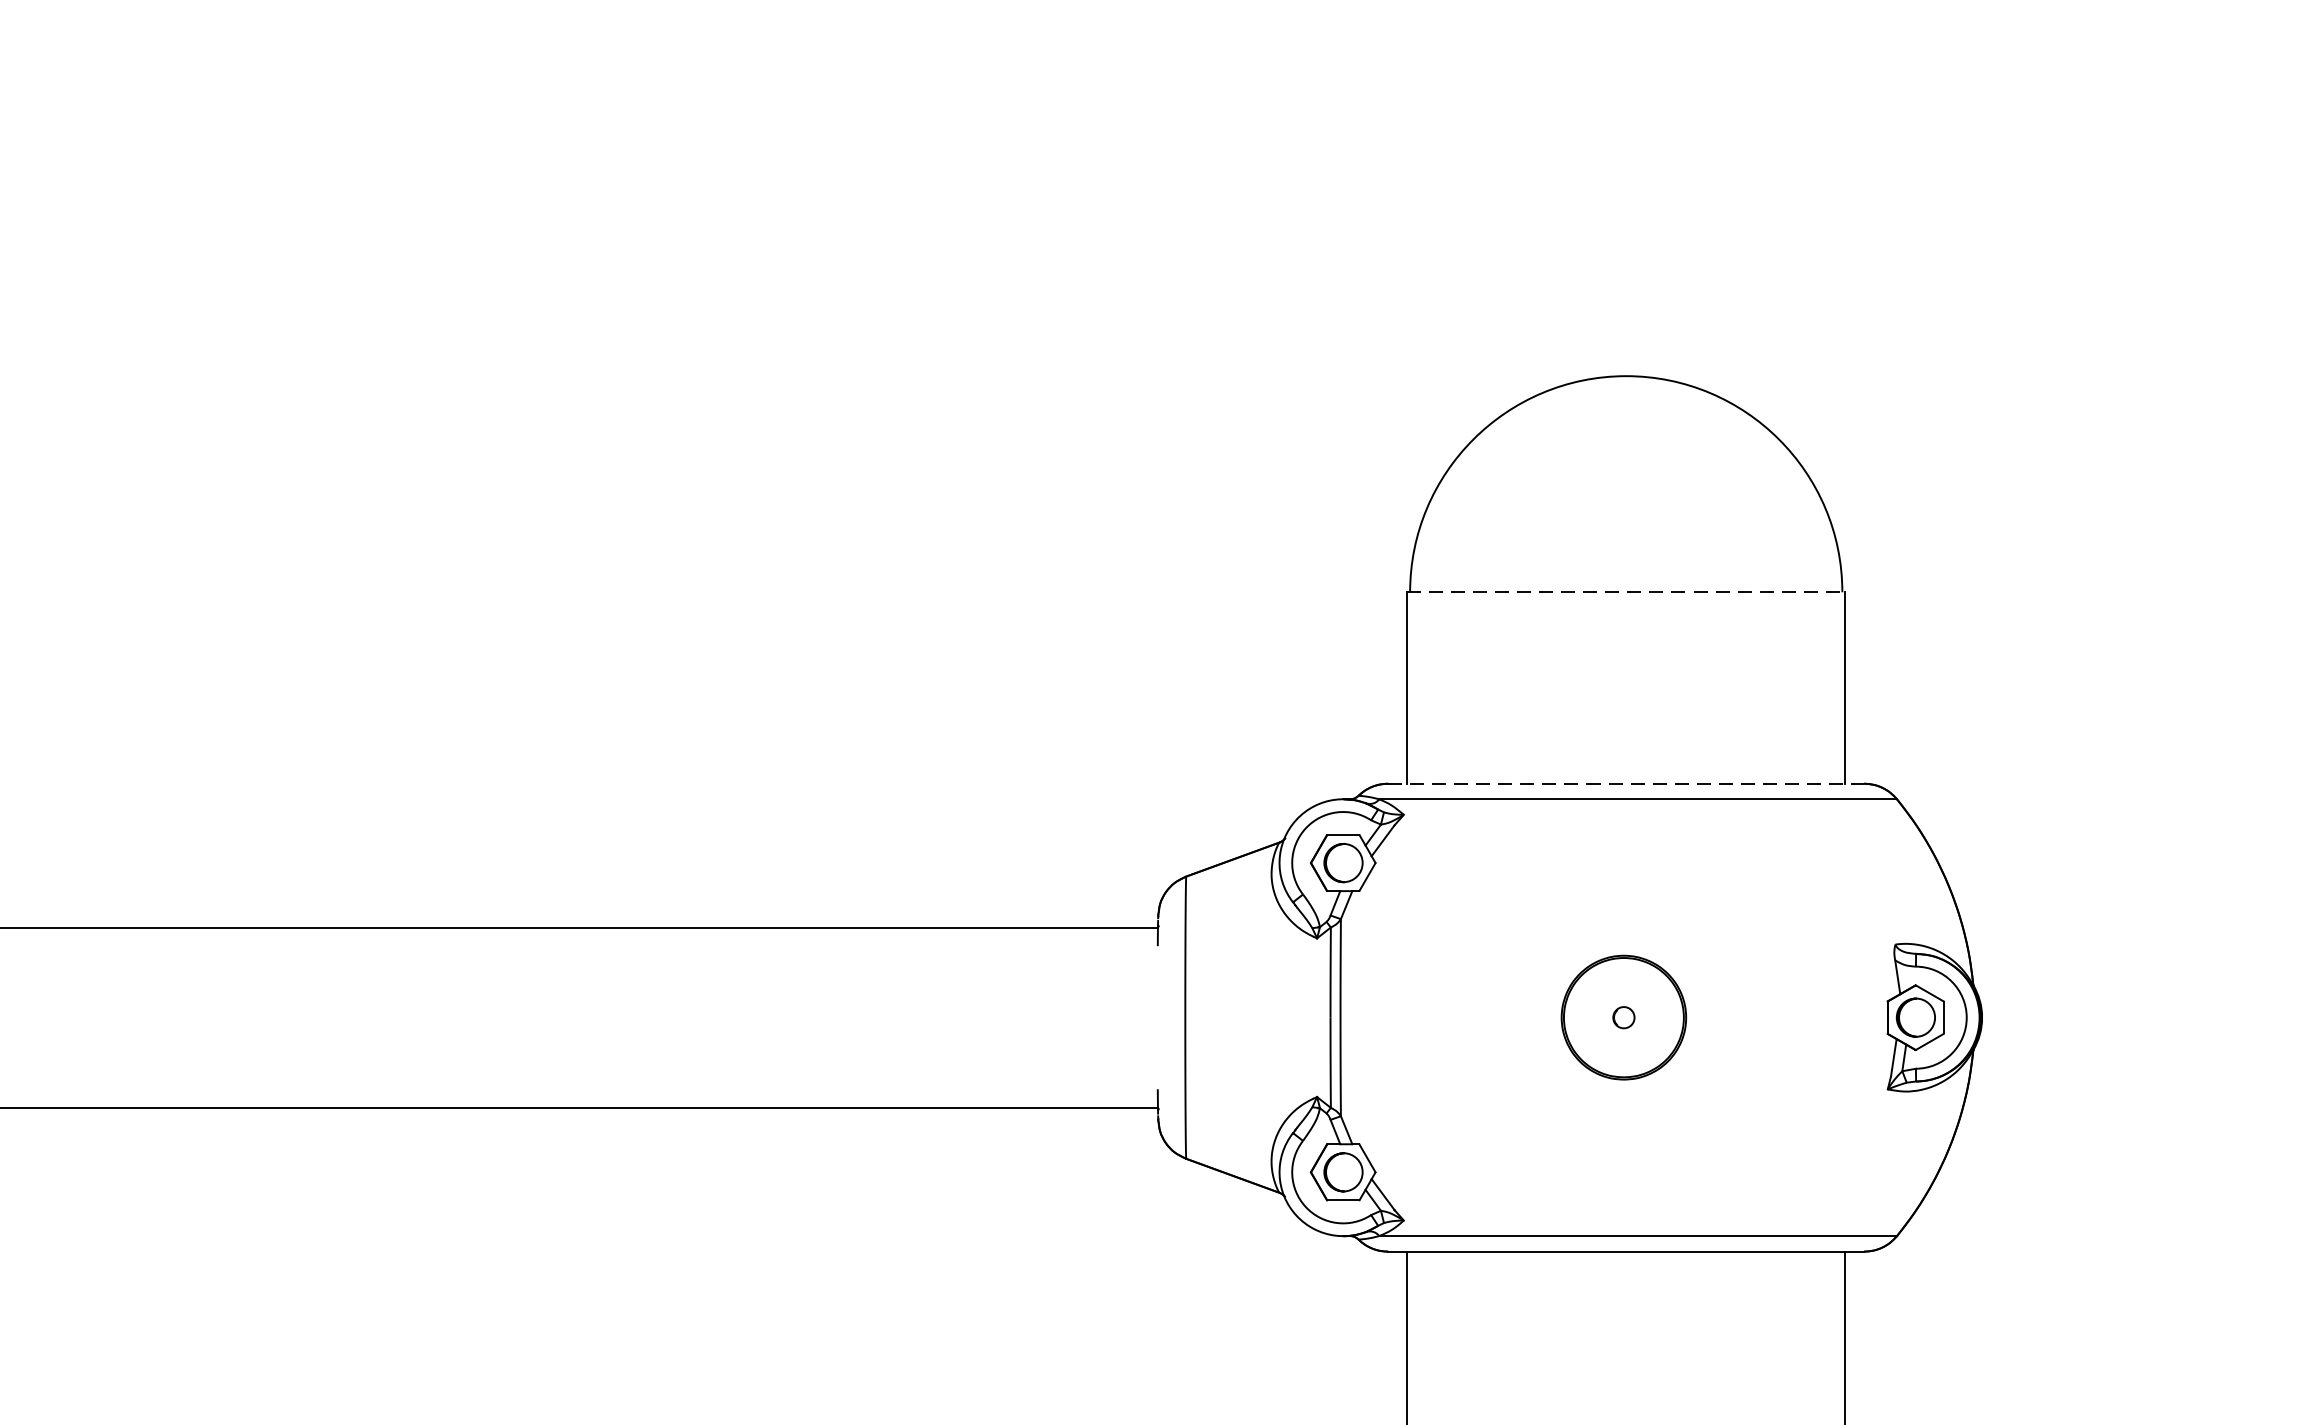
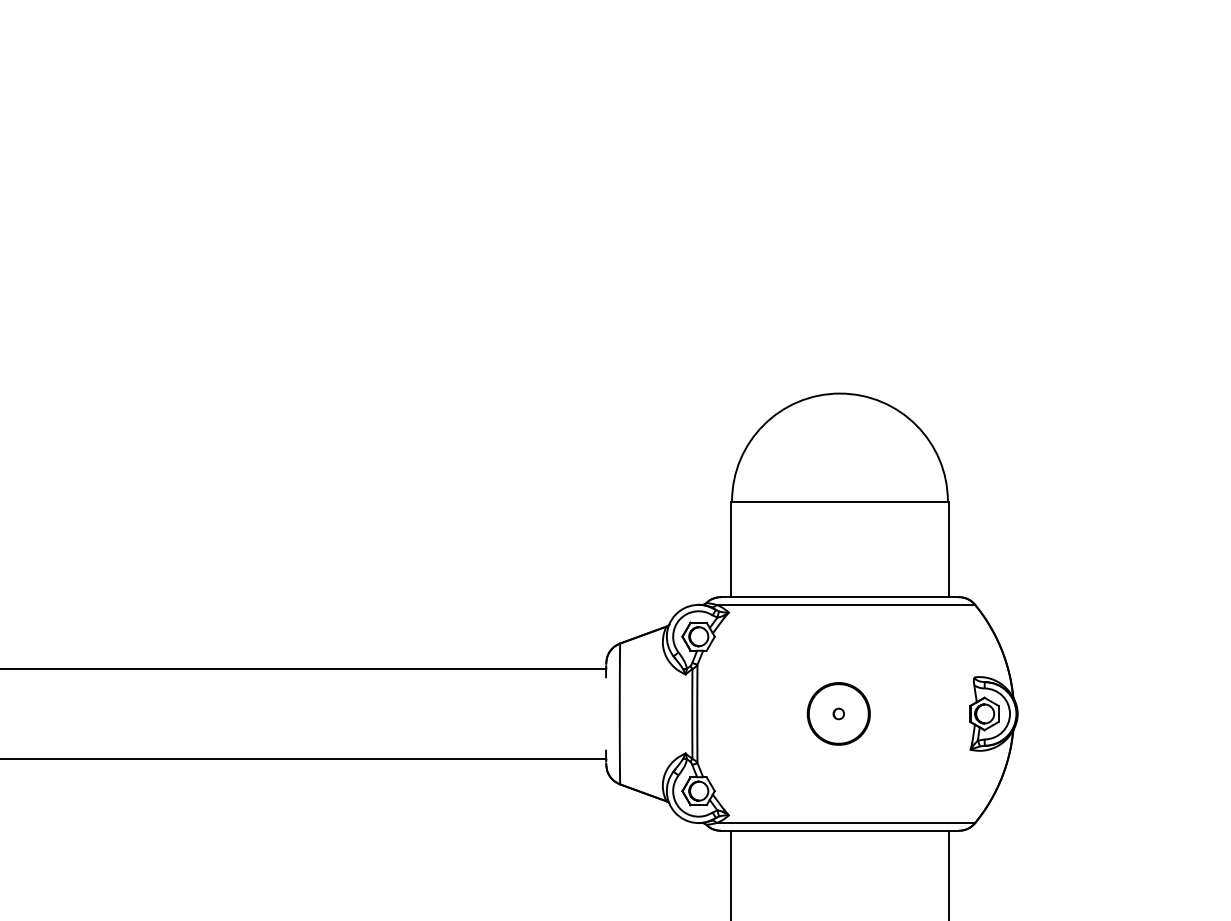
line: (1627, 592) -> (840, 501), dashed -> solid
line: (1625, 784) -> (839, 597), dashed -> solid

